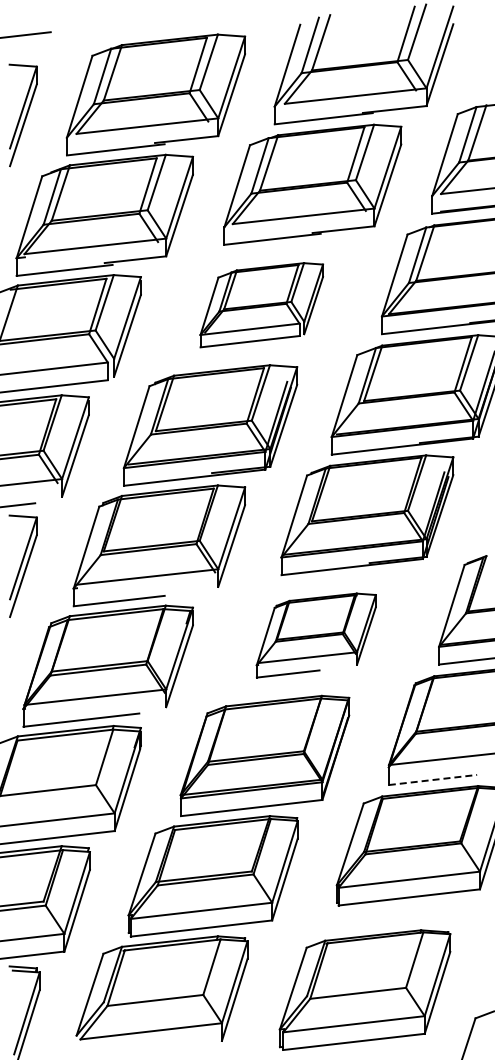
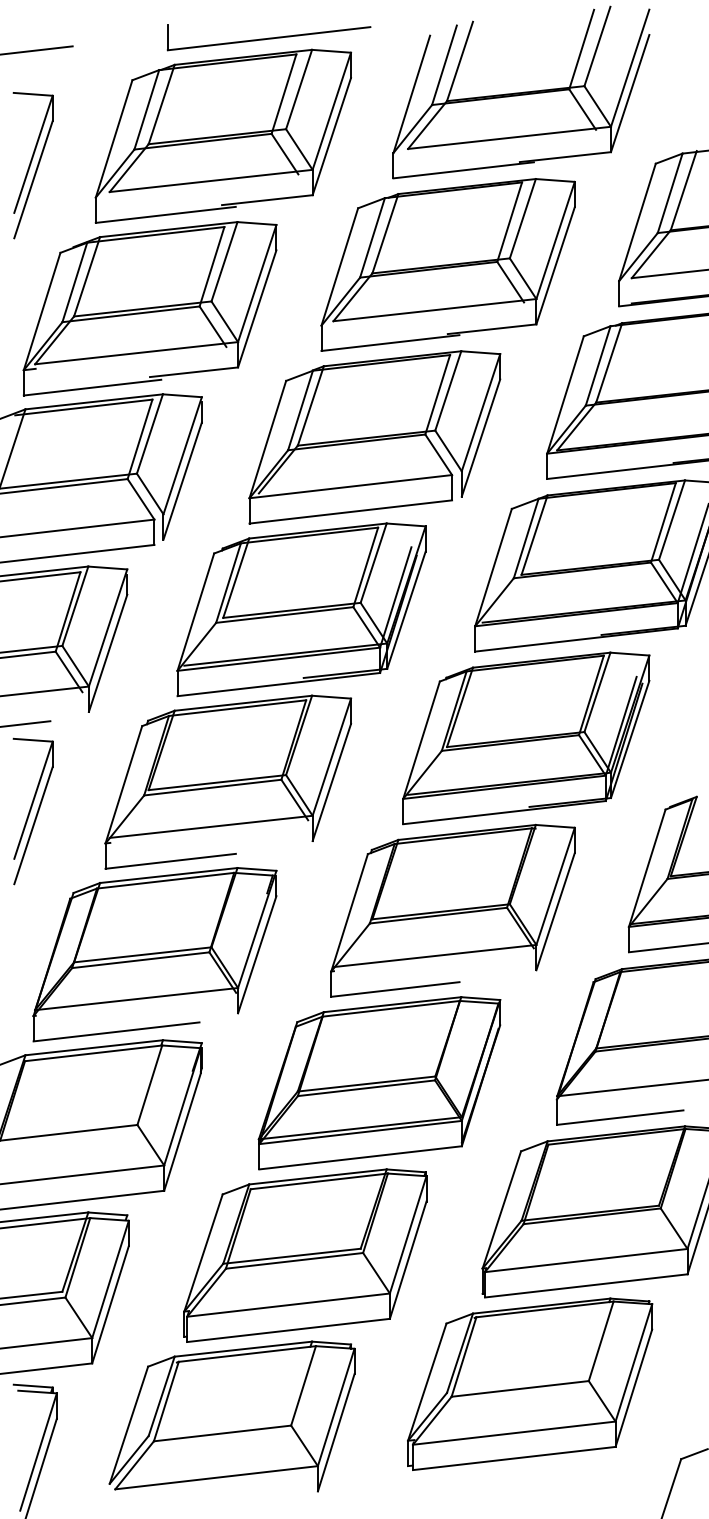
part: (187, 25) -> (268, 36), added
part: (261, 305) -> (374, 437), size x1.43
part: (316, 635) -> (453, 910), size x1.43
line: (433, 779) -> (620, 1116), dashed -> solid
part: (364, 989) -> (529, 1383), moved

